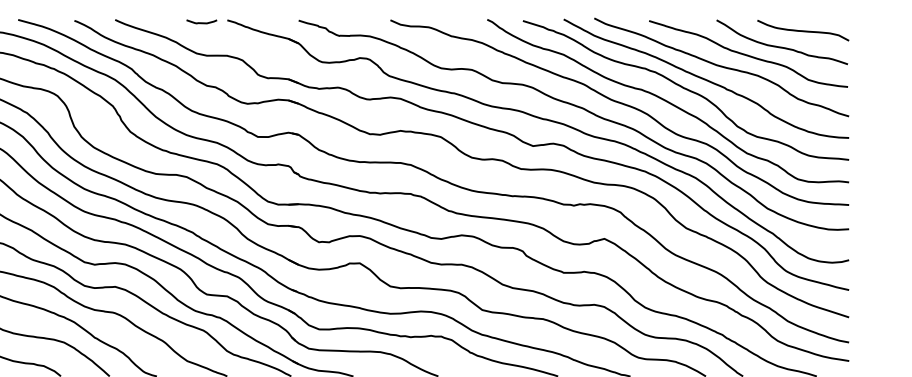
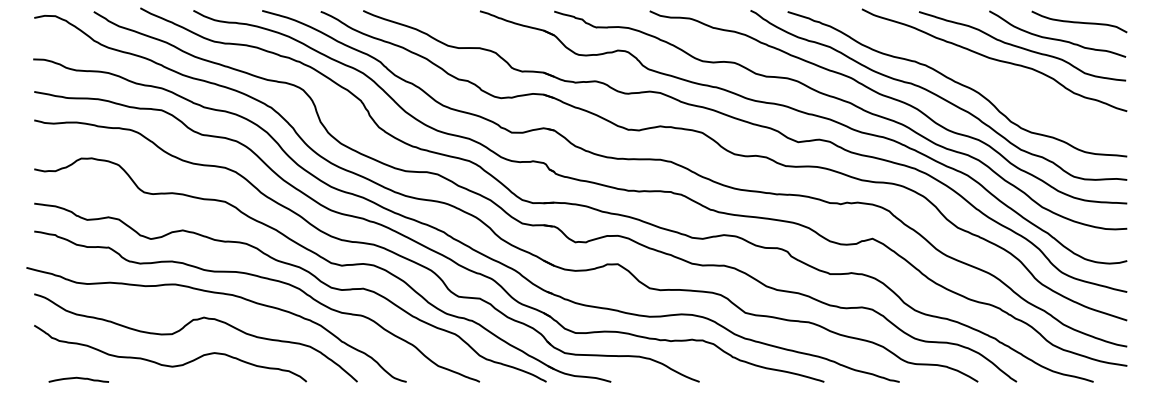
curve: (201, 22) -> (453, 13), removed
curve: (706, 79) -> (978, 72), removed

